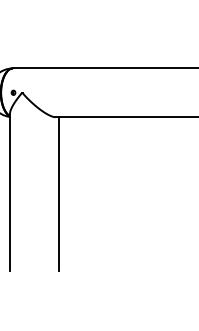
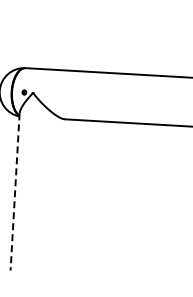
line: (9, 192) -> (14, 191), solid -> dashed
line: (58, 193) -> (63, 195), removed

